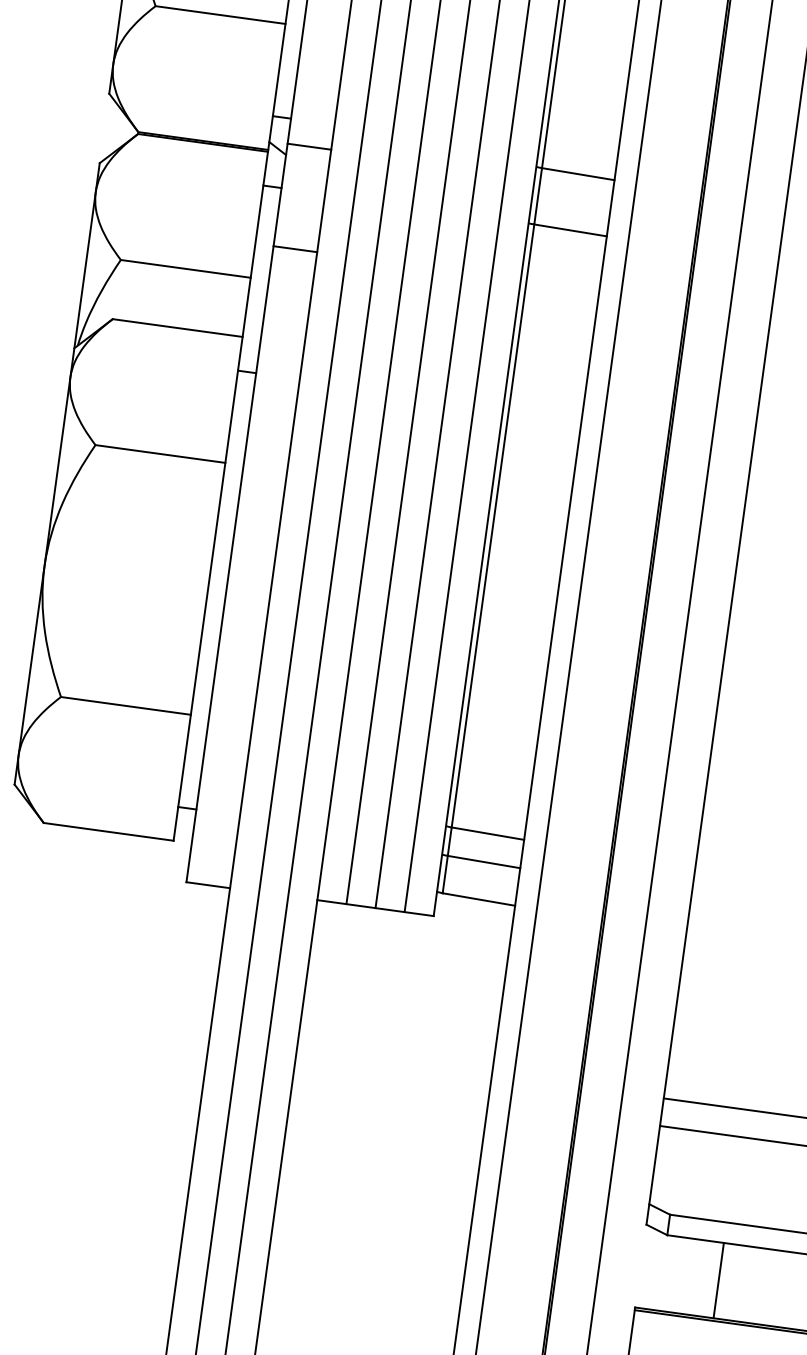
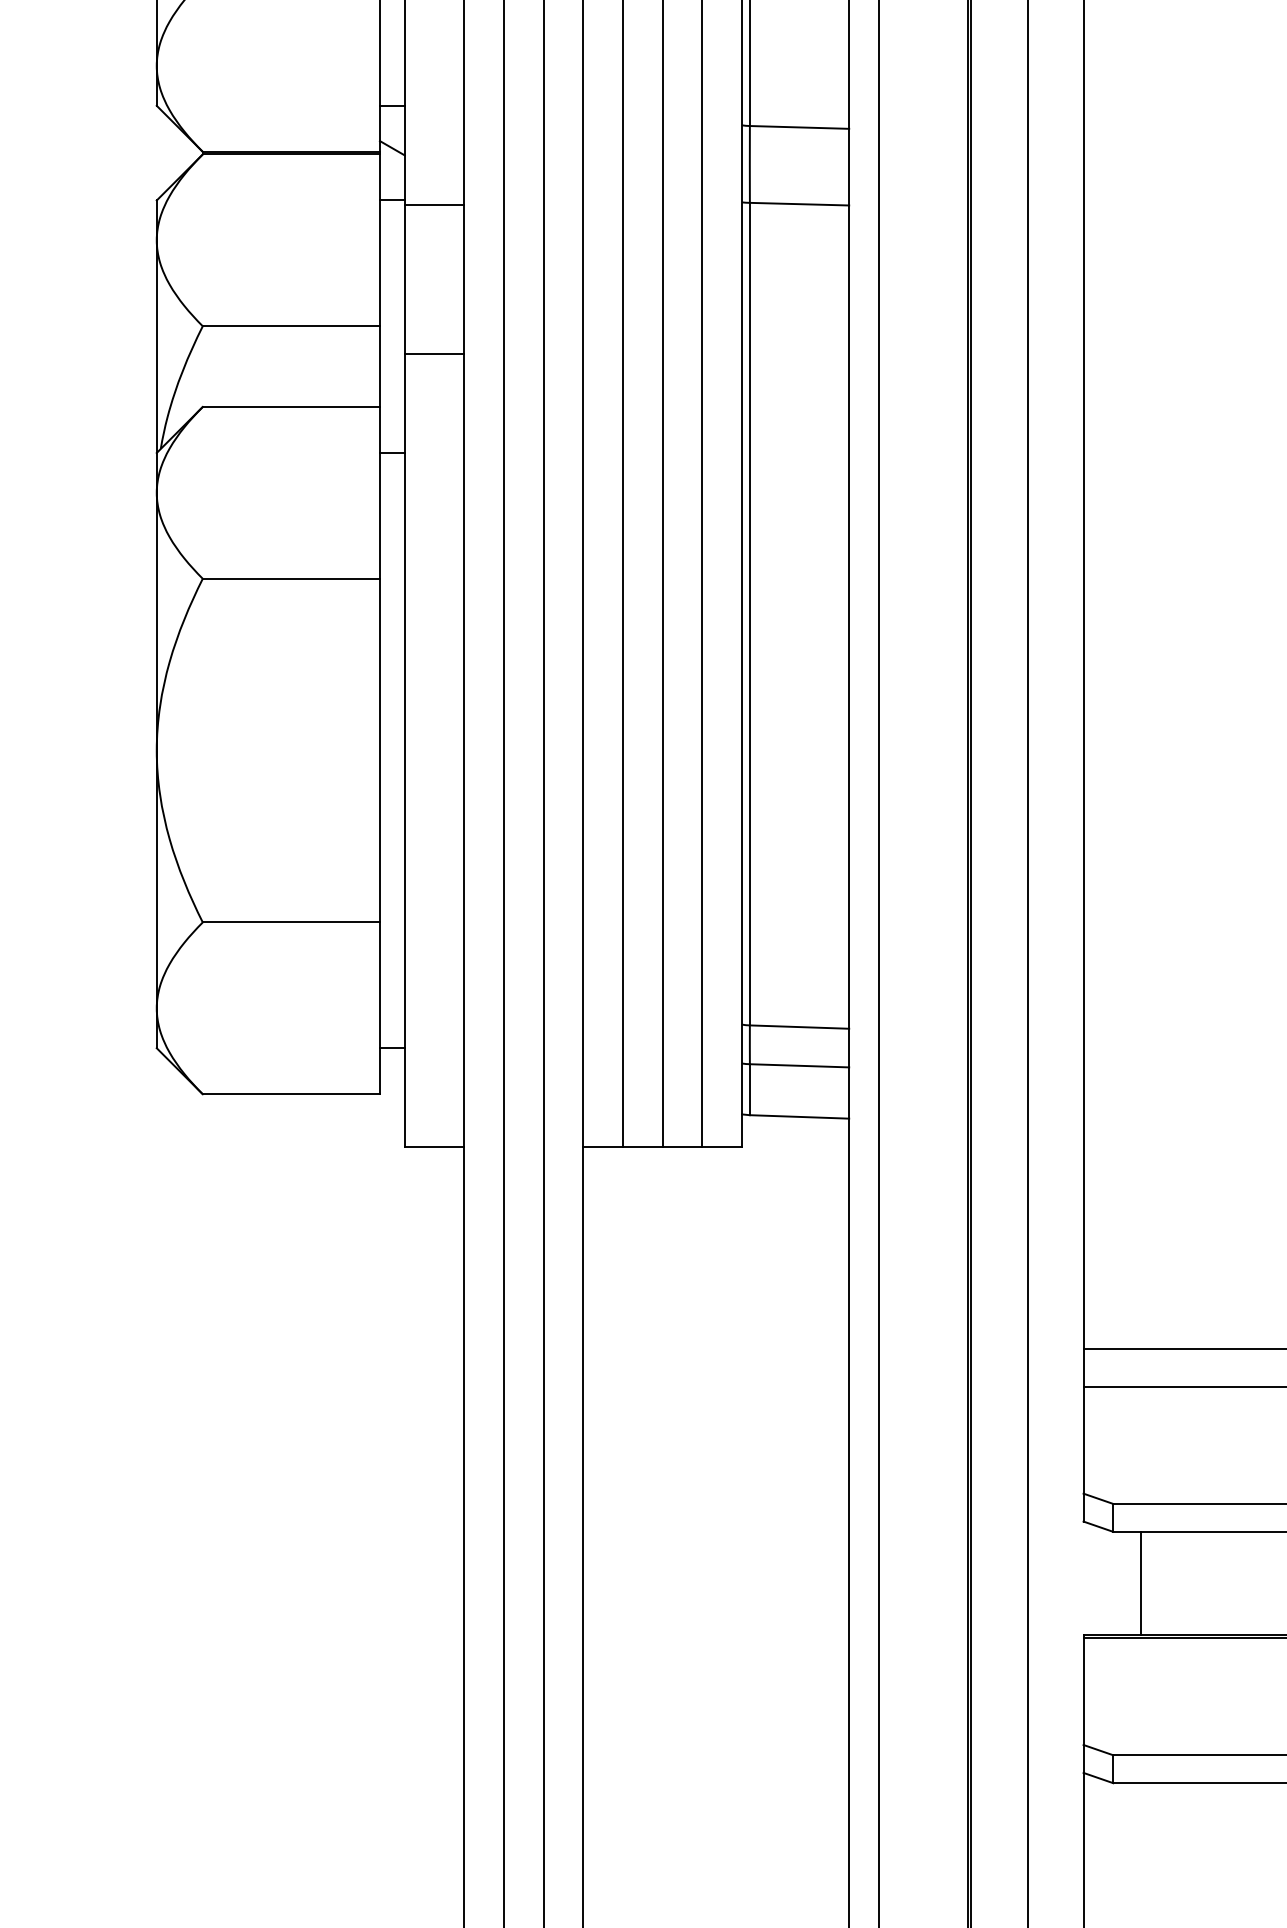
line: (309, 147) -> (434, 205), moved
line: (295, 248) -> (434, 353), moved
line: (718, 1280) -> (1140, 1582), moved

